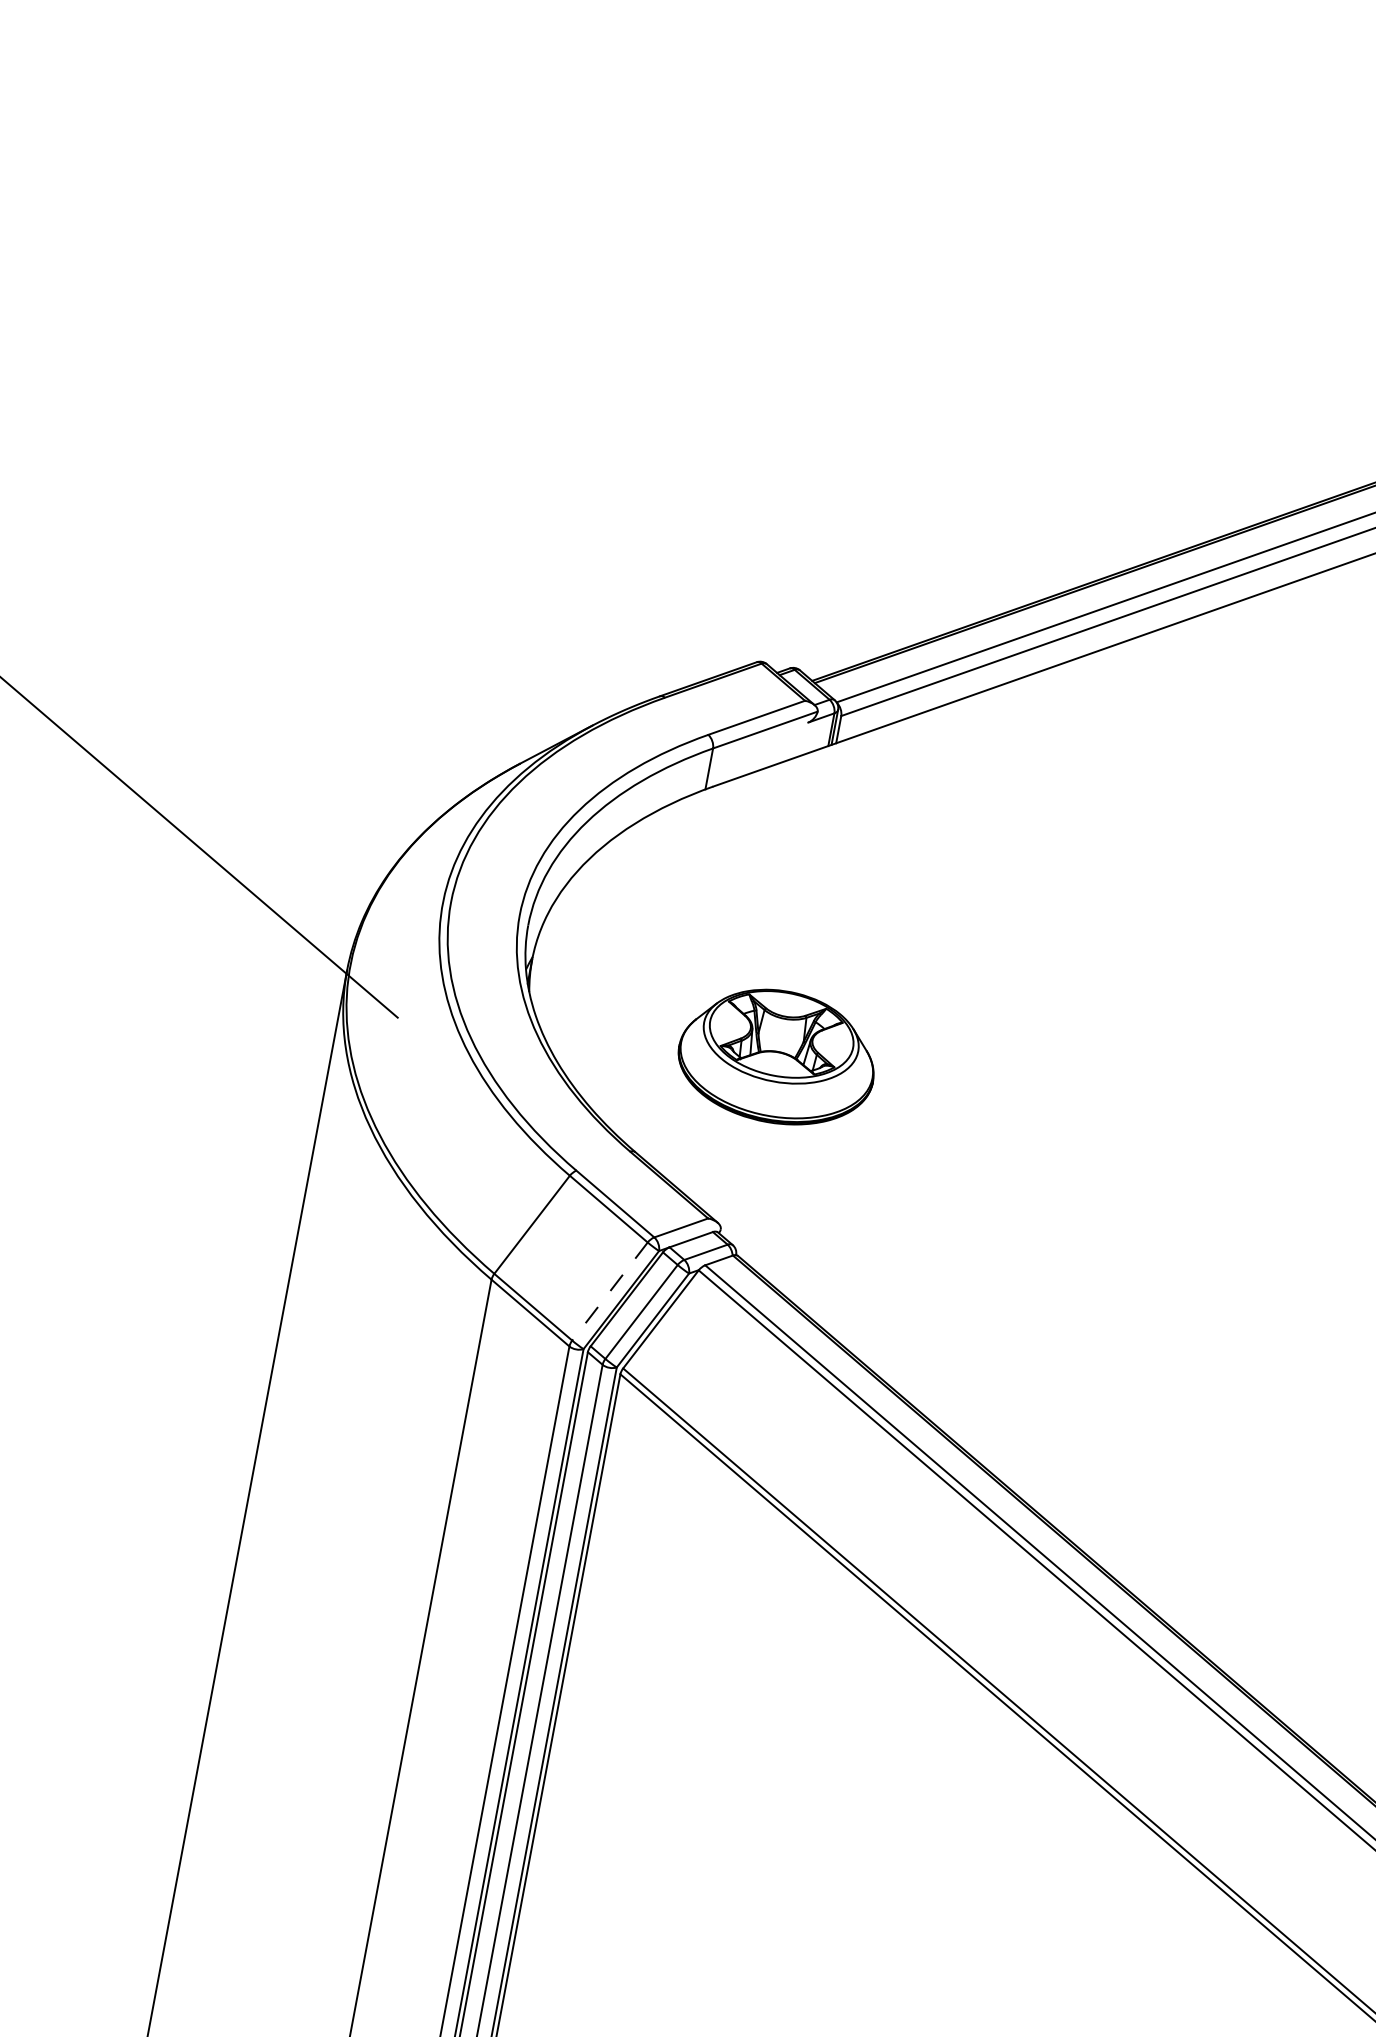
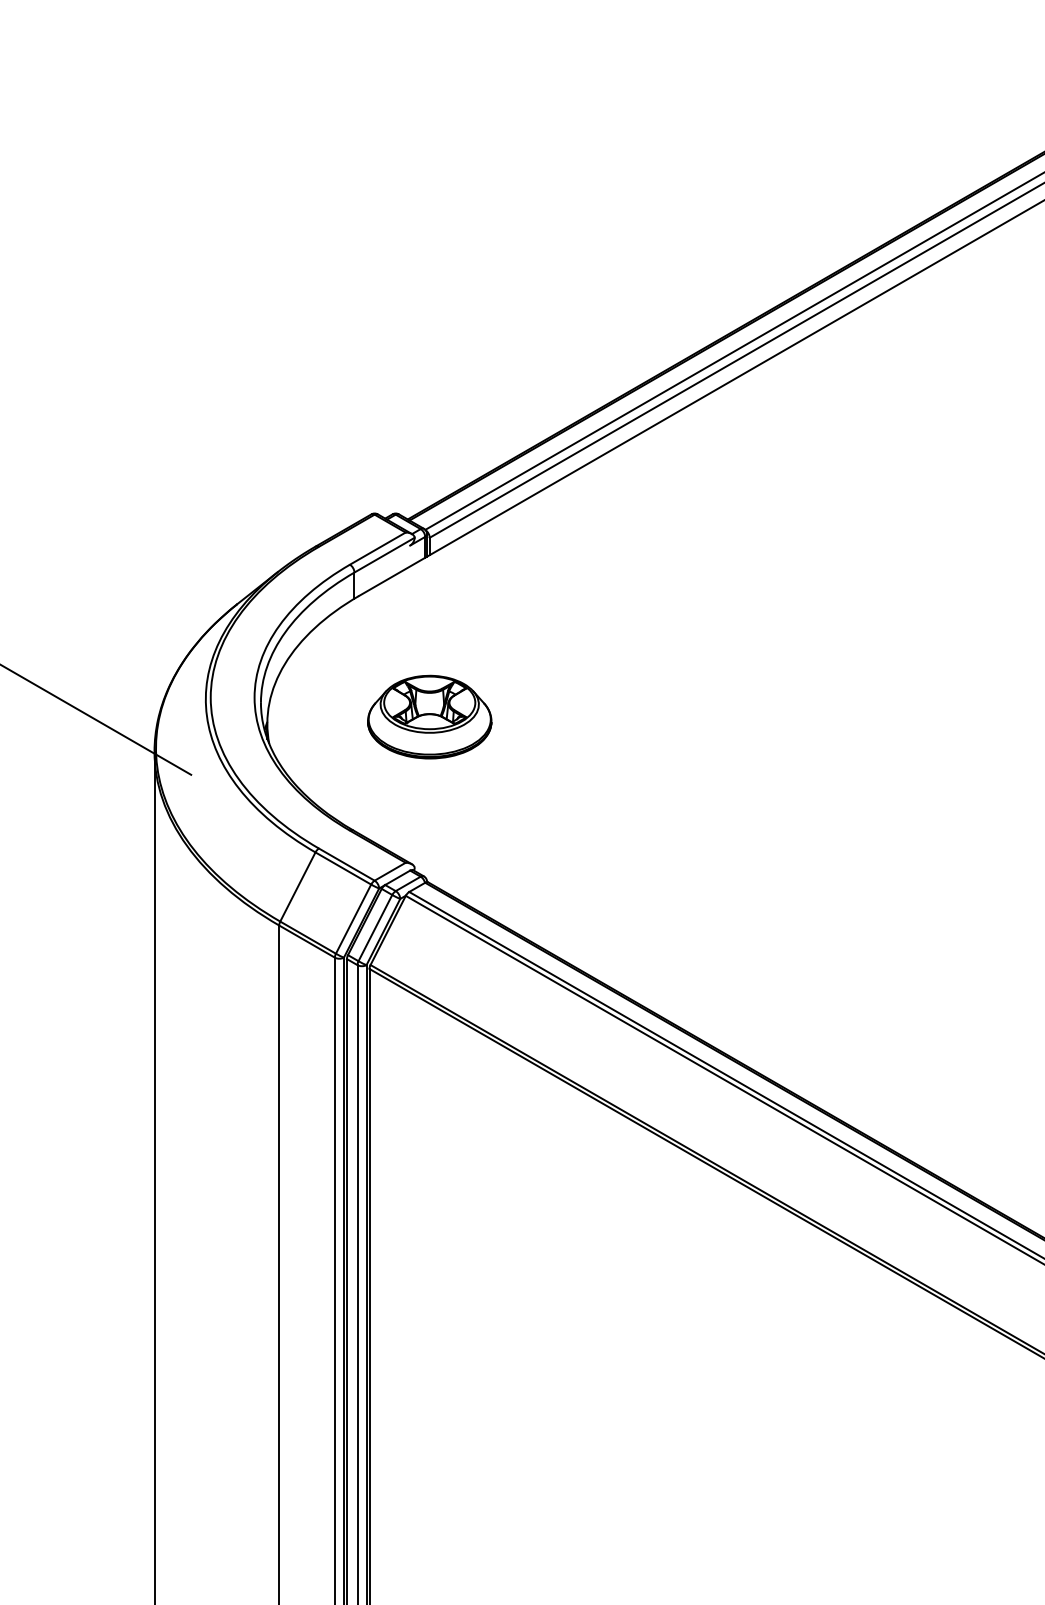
part: (777, 1055) -> (429, 716), moved
line: (609, 1292) -> (353, 919), dashed -> solid

